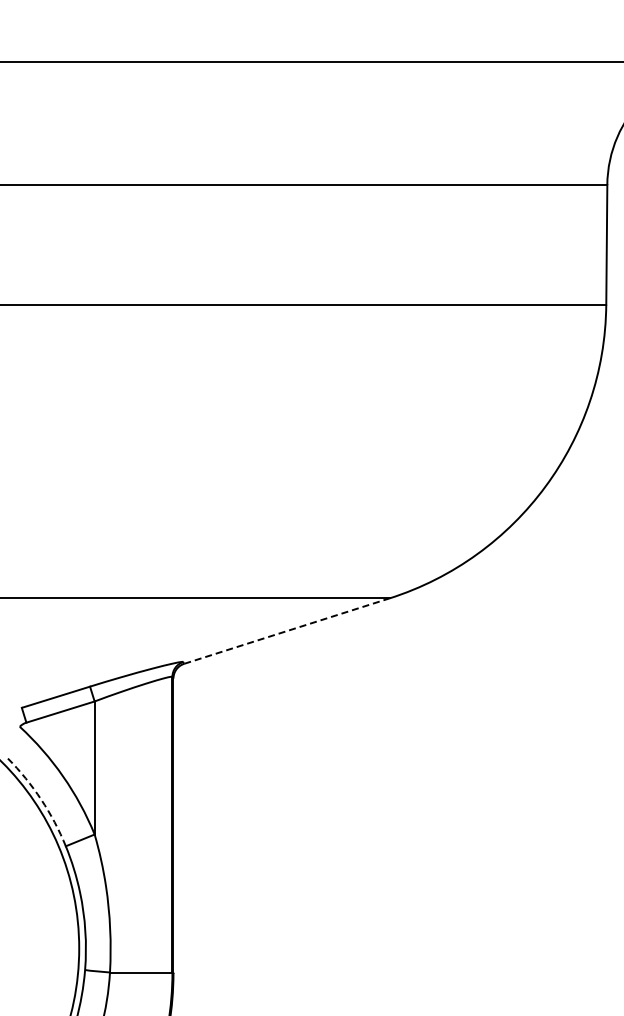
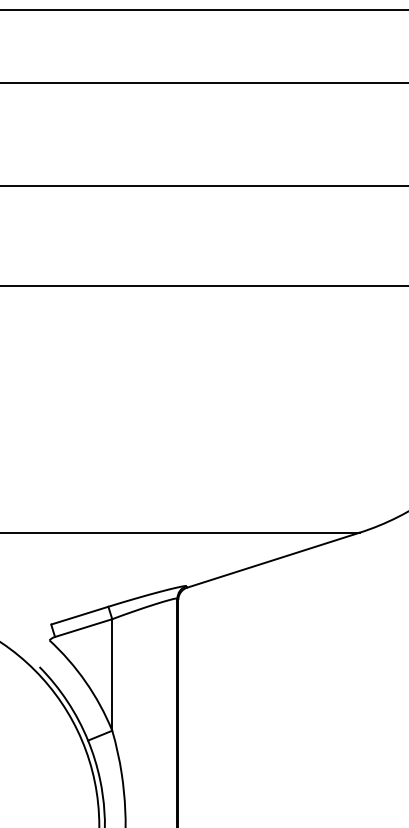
line: (286, 631) -> (273, 560), dashed -> solid
arc: (41, 799) -> (67, 701), dashed -> solid

